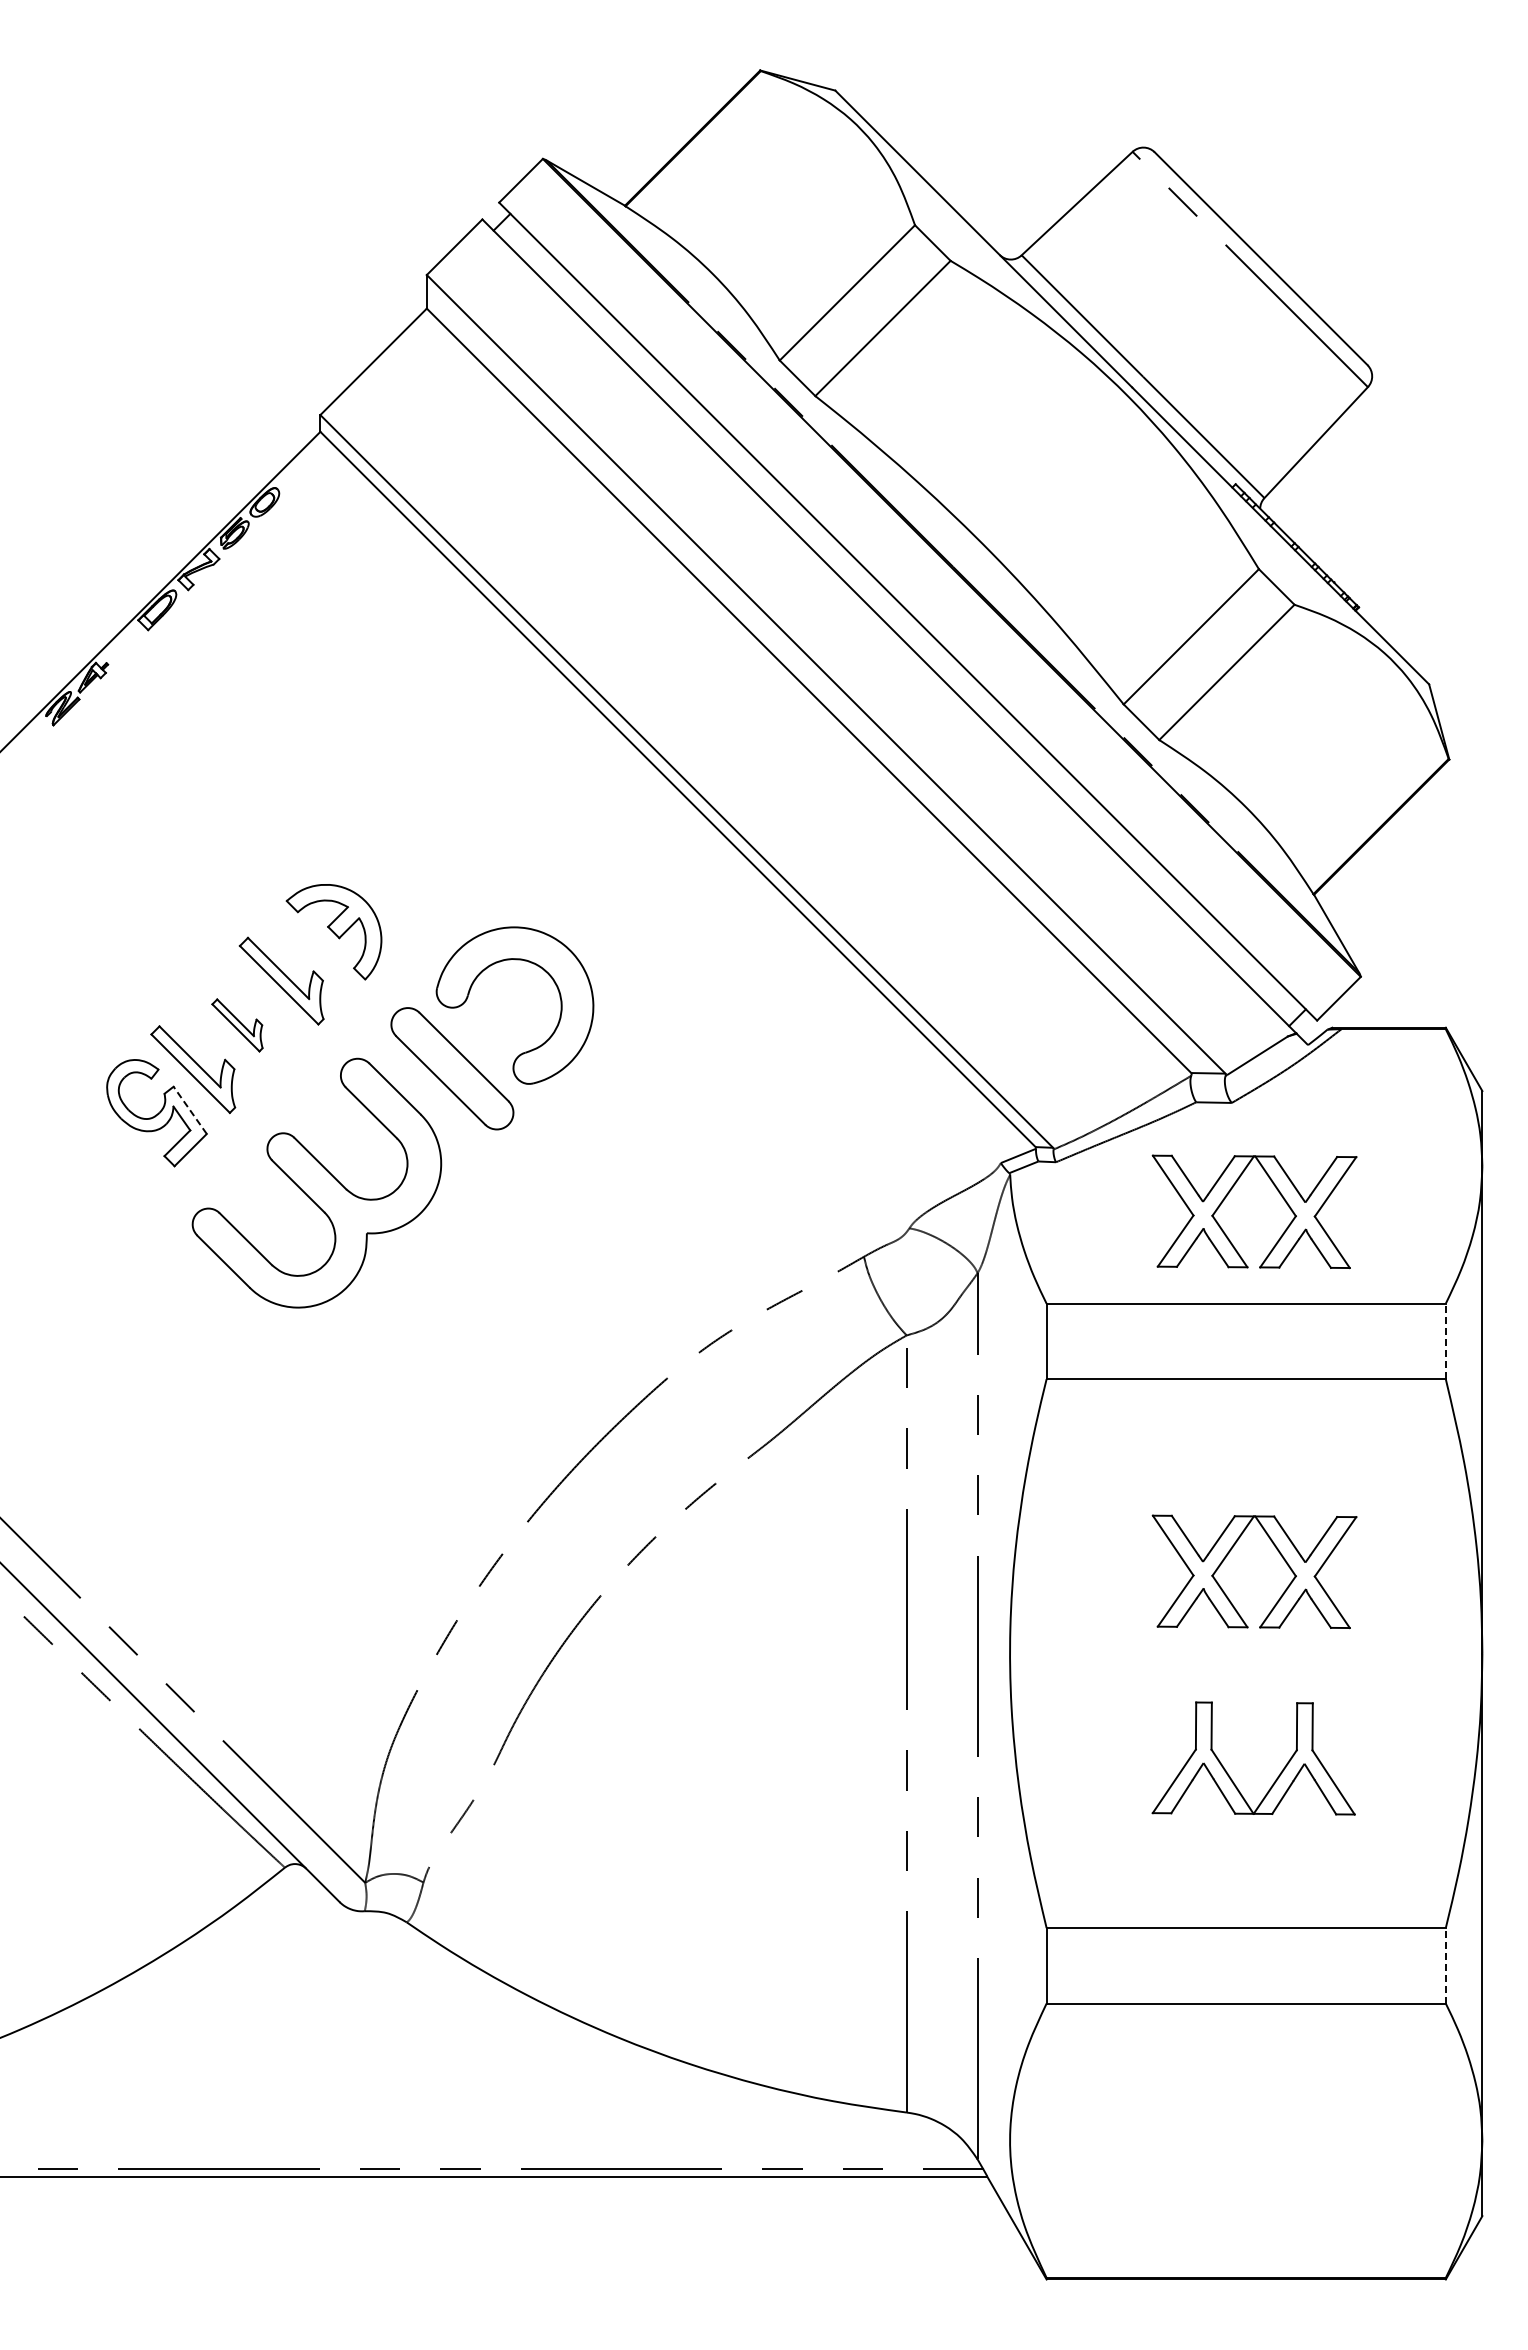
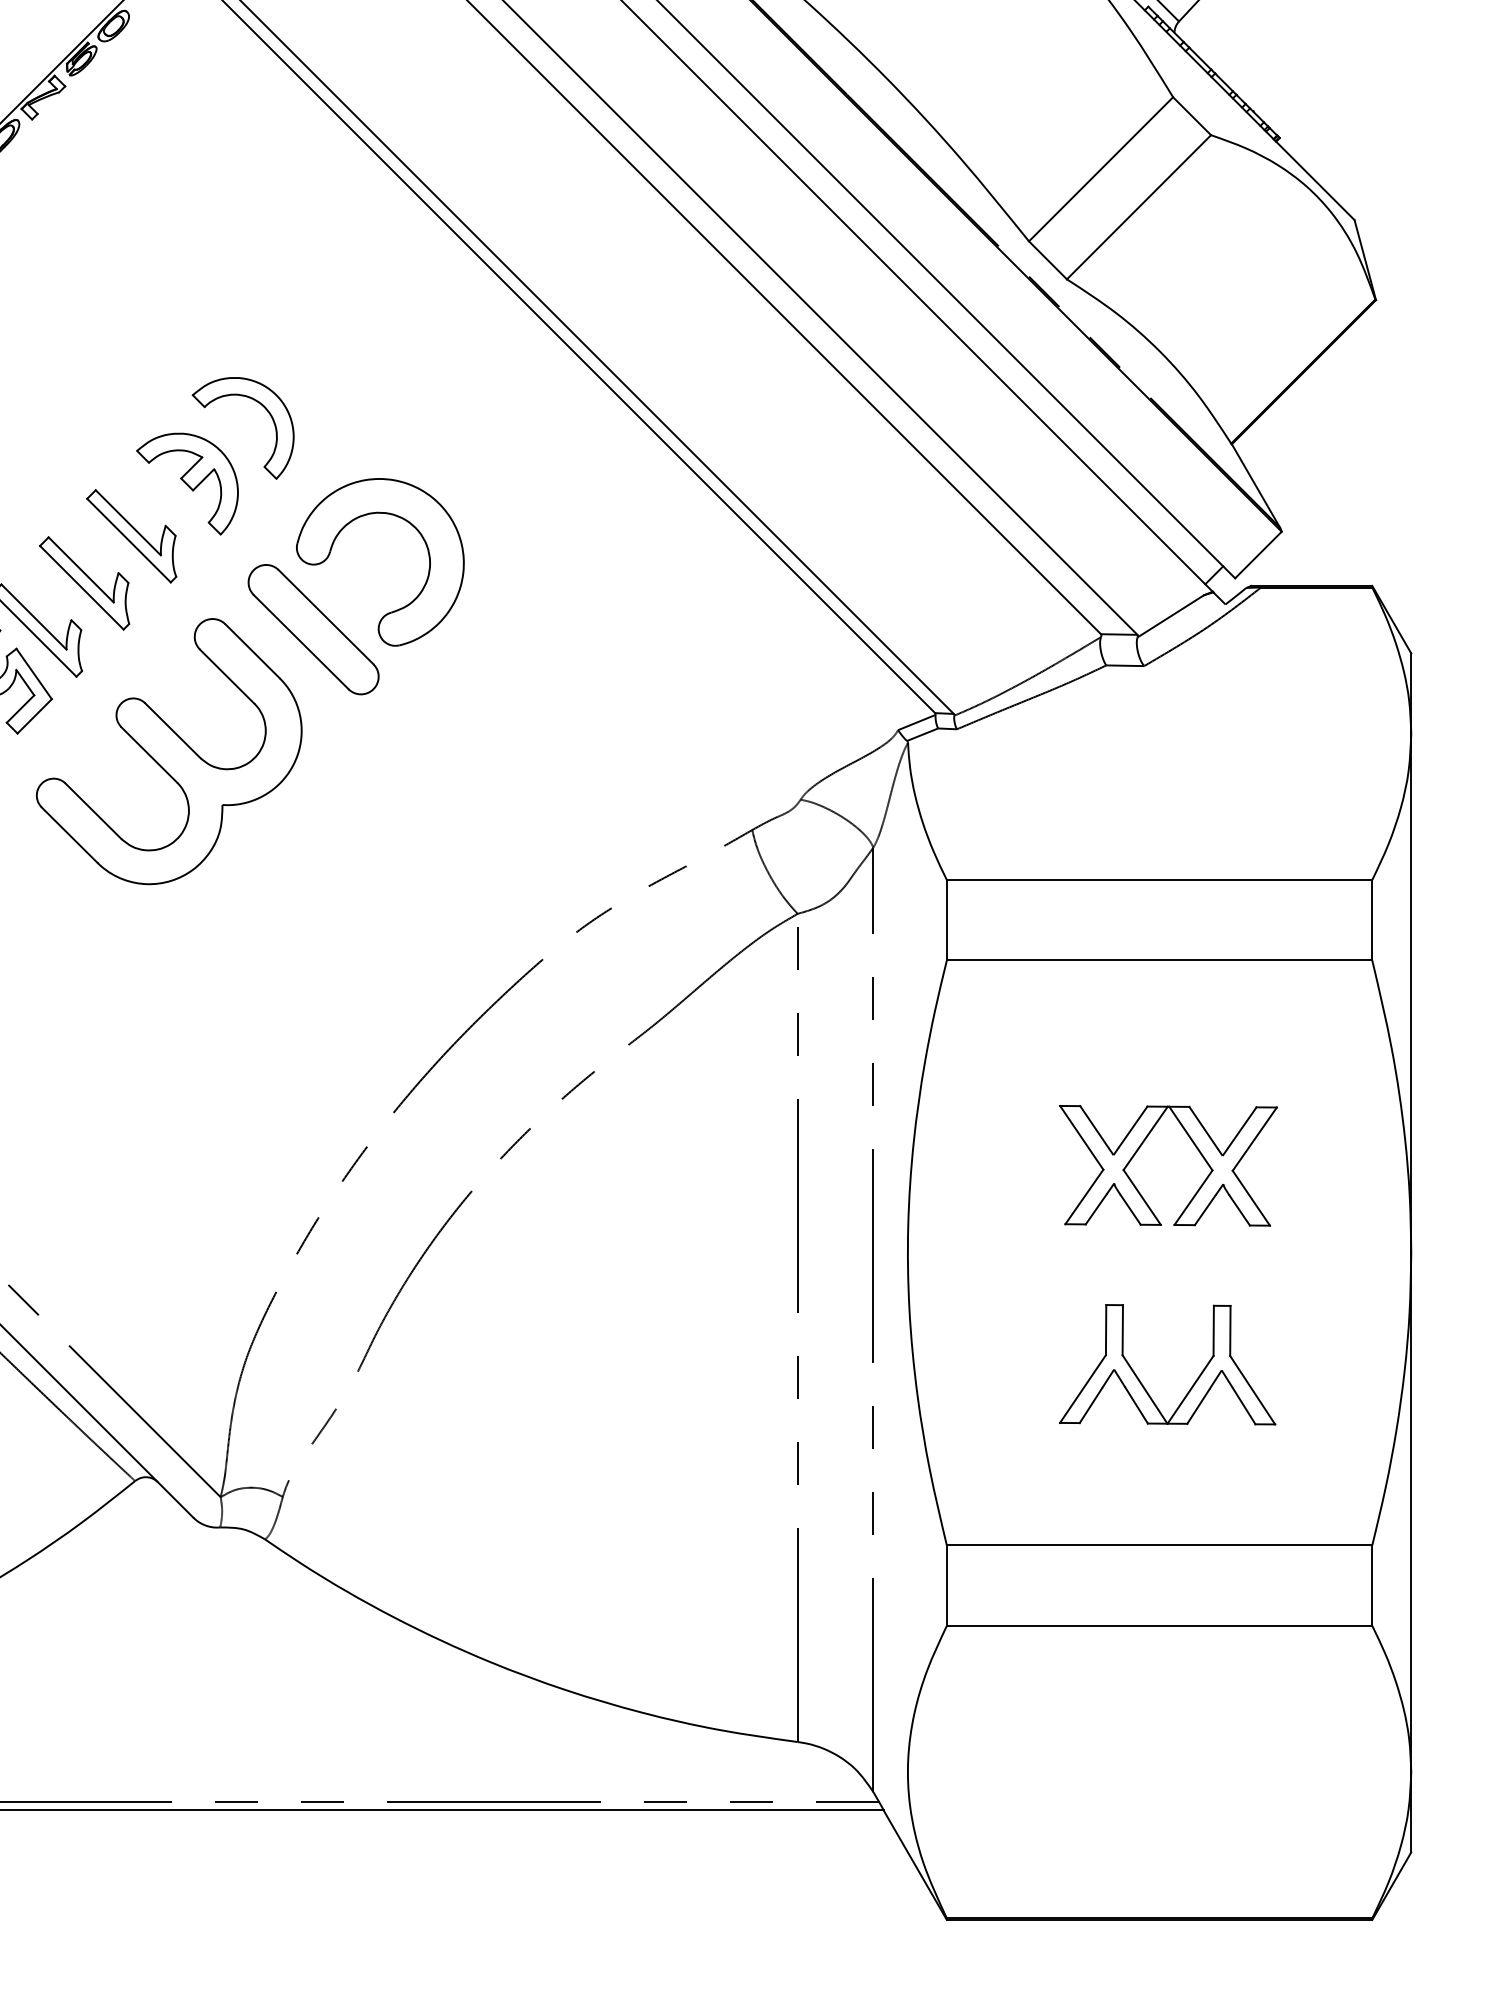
part: (405, 860) -> (263, 407), added
part: (237, 1025) -> (84, 583), size x1.67
line: (190, 1110) -> (34, 674), dashed -> solid
part: (1280, 1195) -> (1196, 764), removed
line: (1445, 1341) -> (1371, 920), dashed -> solid
line: (1445, 1965) -> (1371, 1585), dashed -> solid

